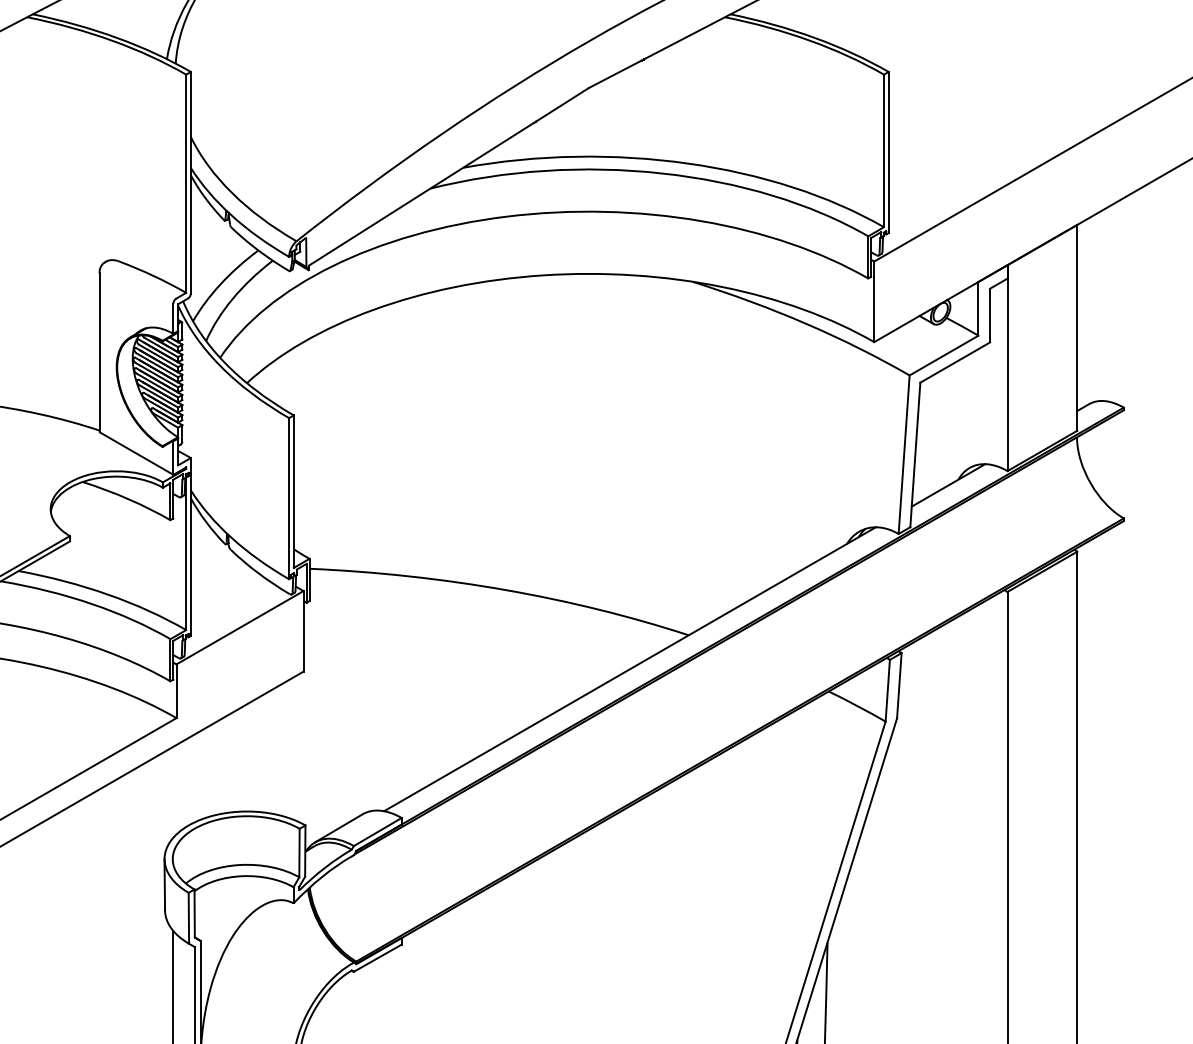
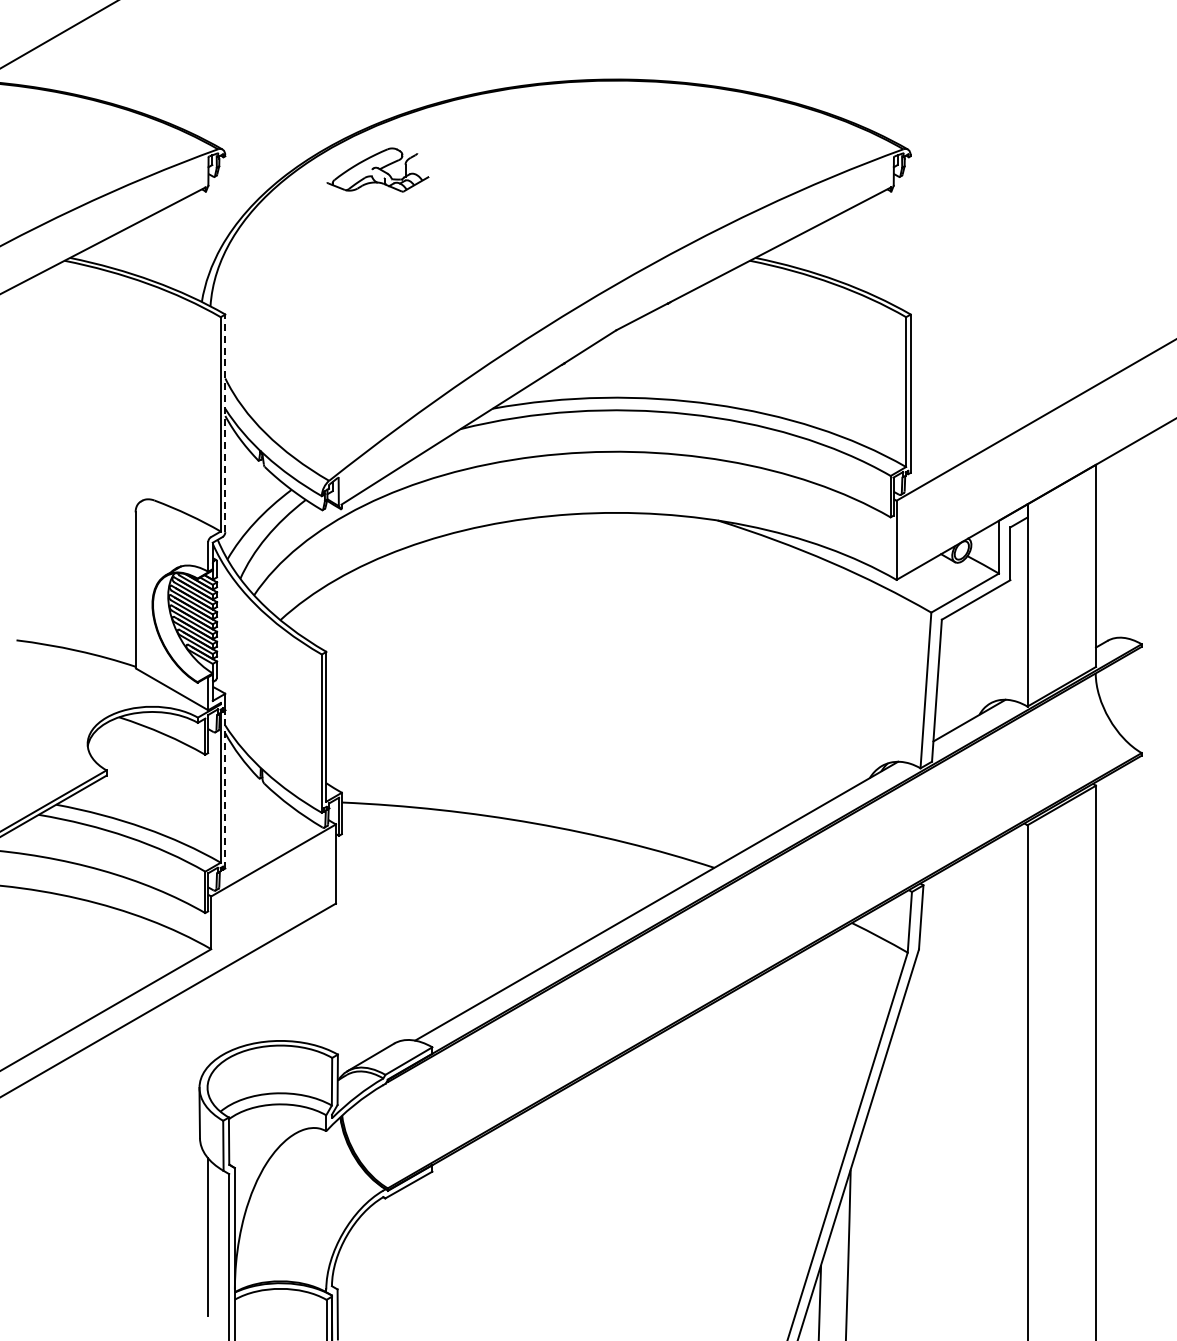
line: (191, 182) -> (225, 423), solid -> dashed
line: (191, 554) -> (225, 788), solid -> dashed

